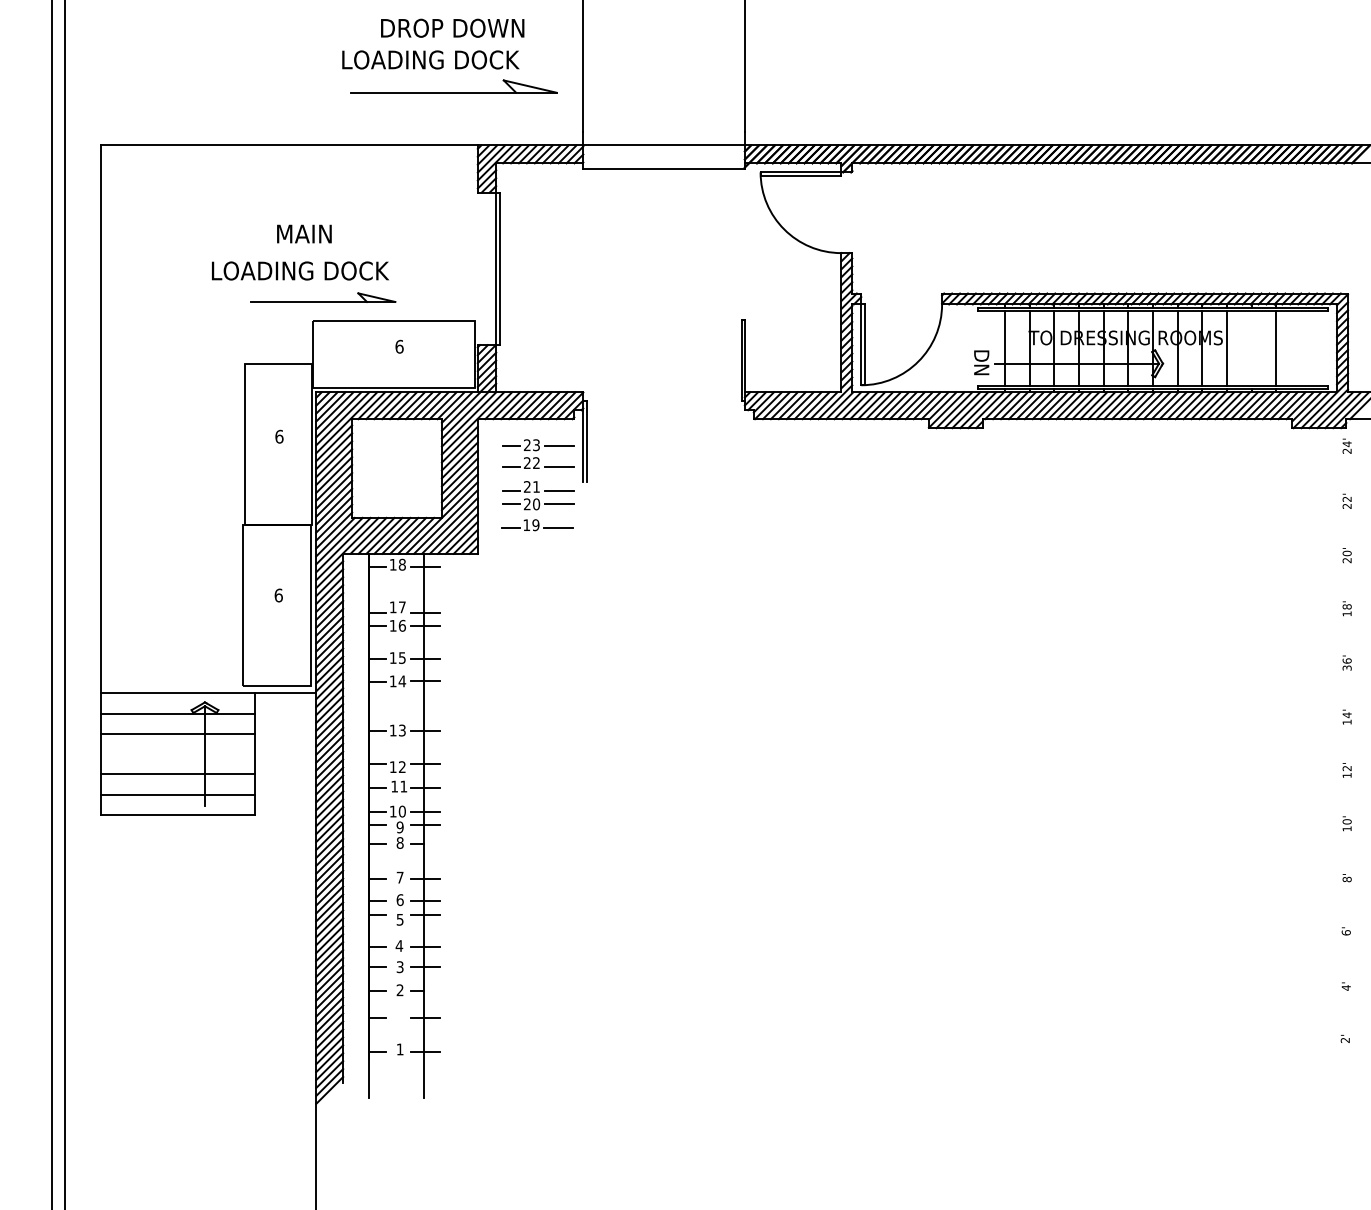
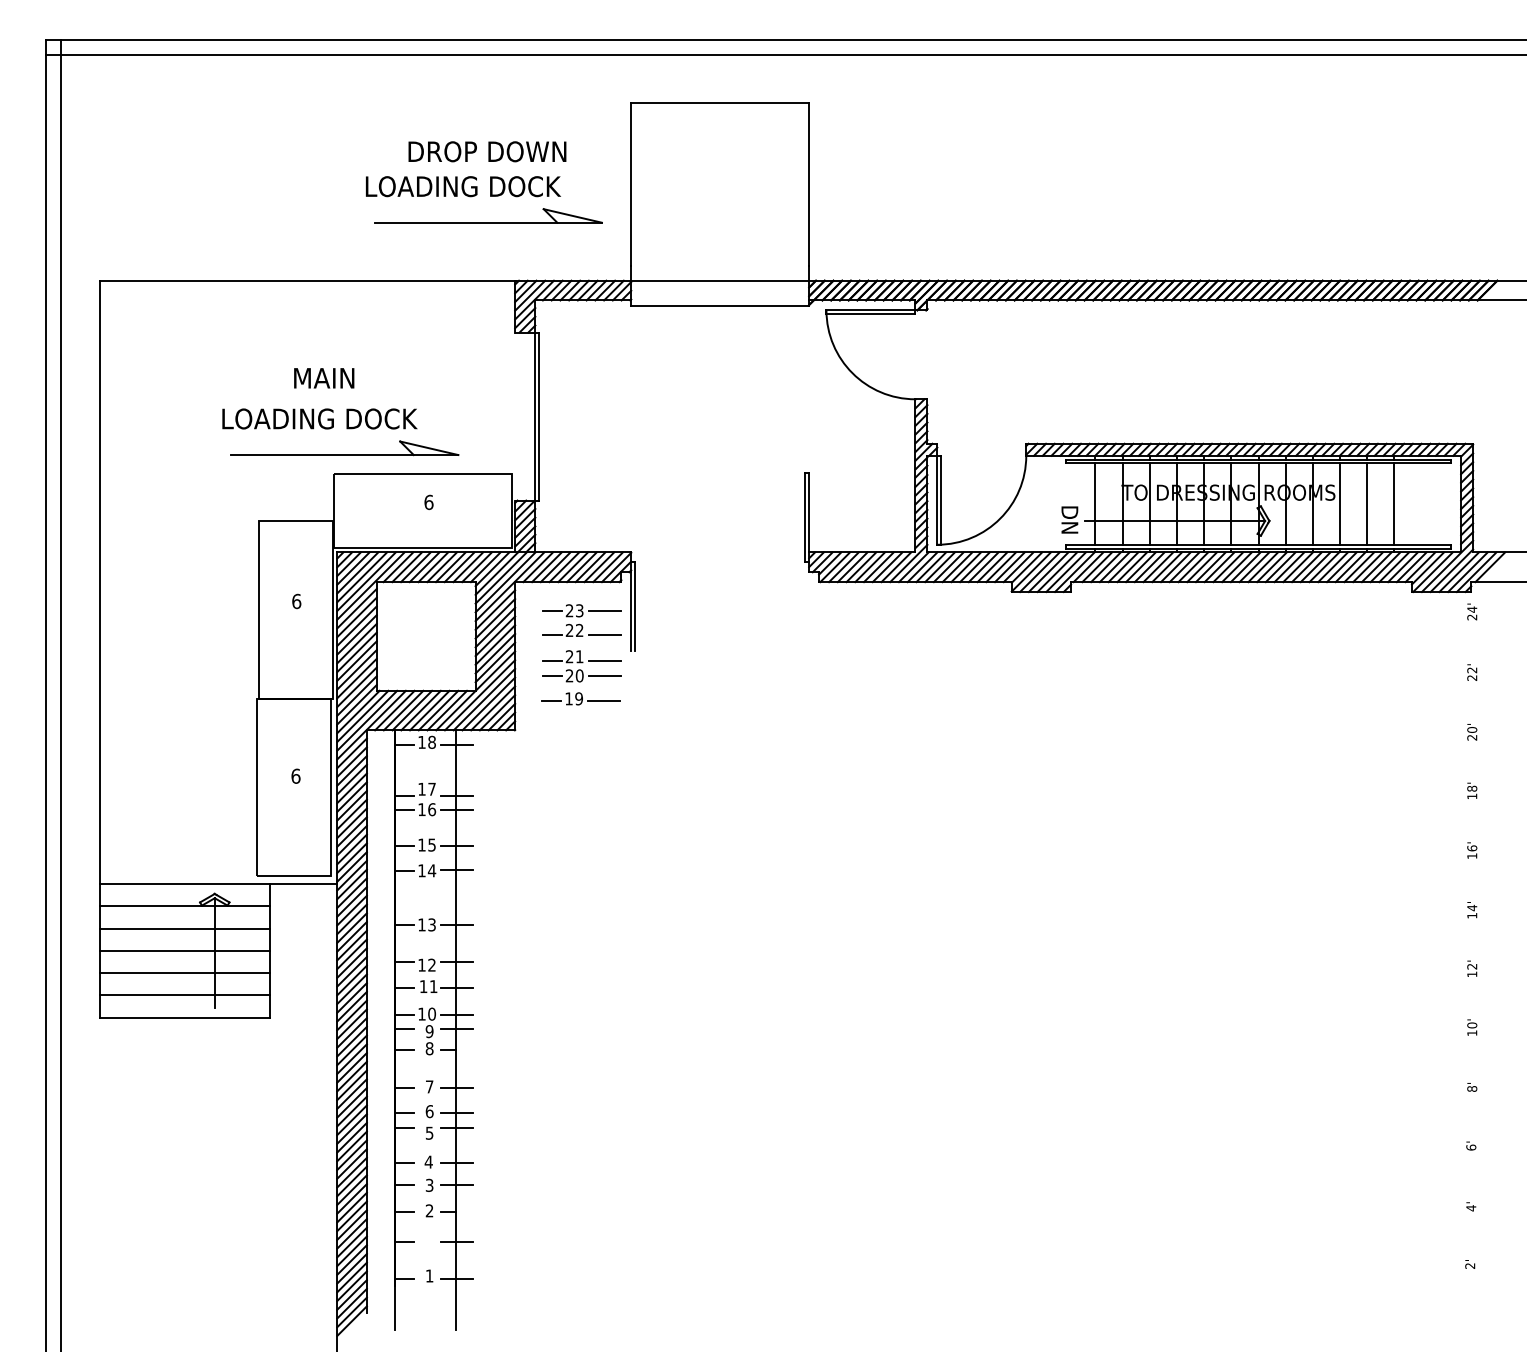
part: (322, 297) -> (344, 448), size x1.43
line: (1252, 348) -> (1367, 504), added
text: (1347, 668) -> (1472, 856), 36' -> 16'
line: (178, 753) -> (185, 950), added

